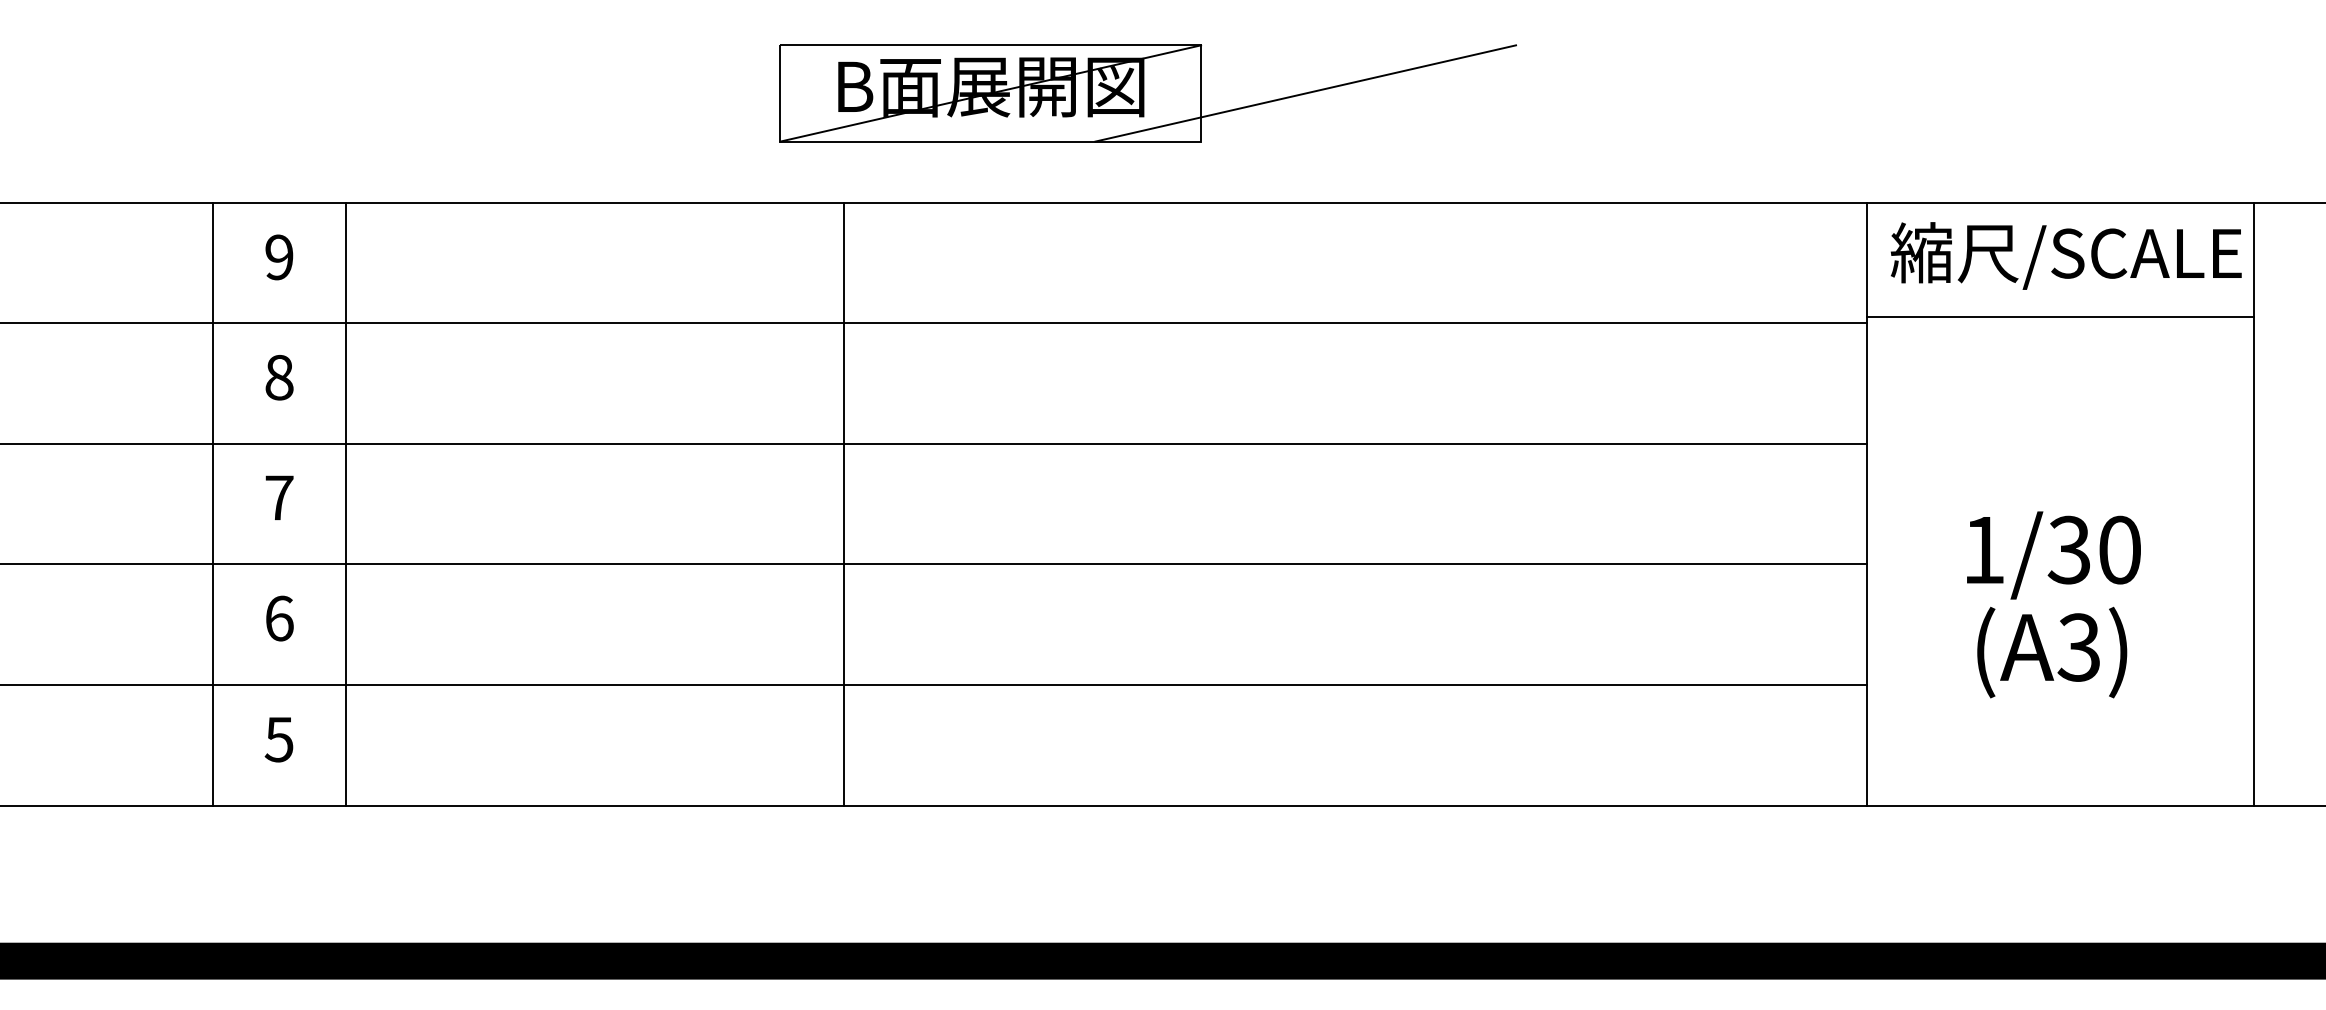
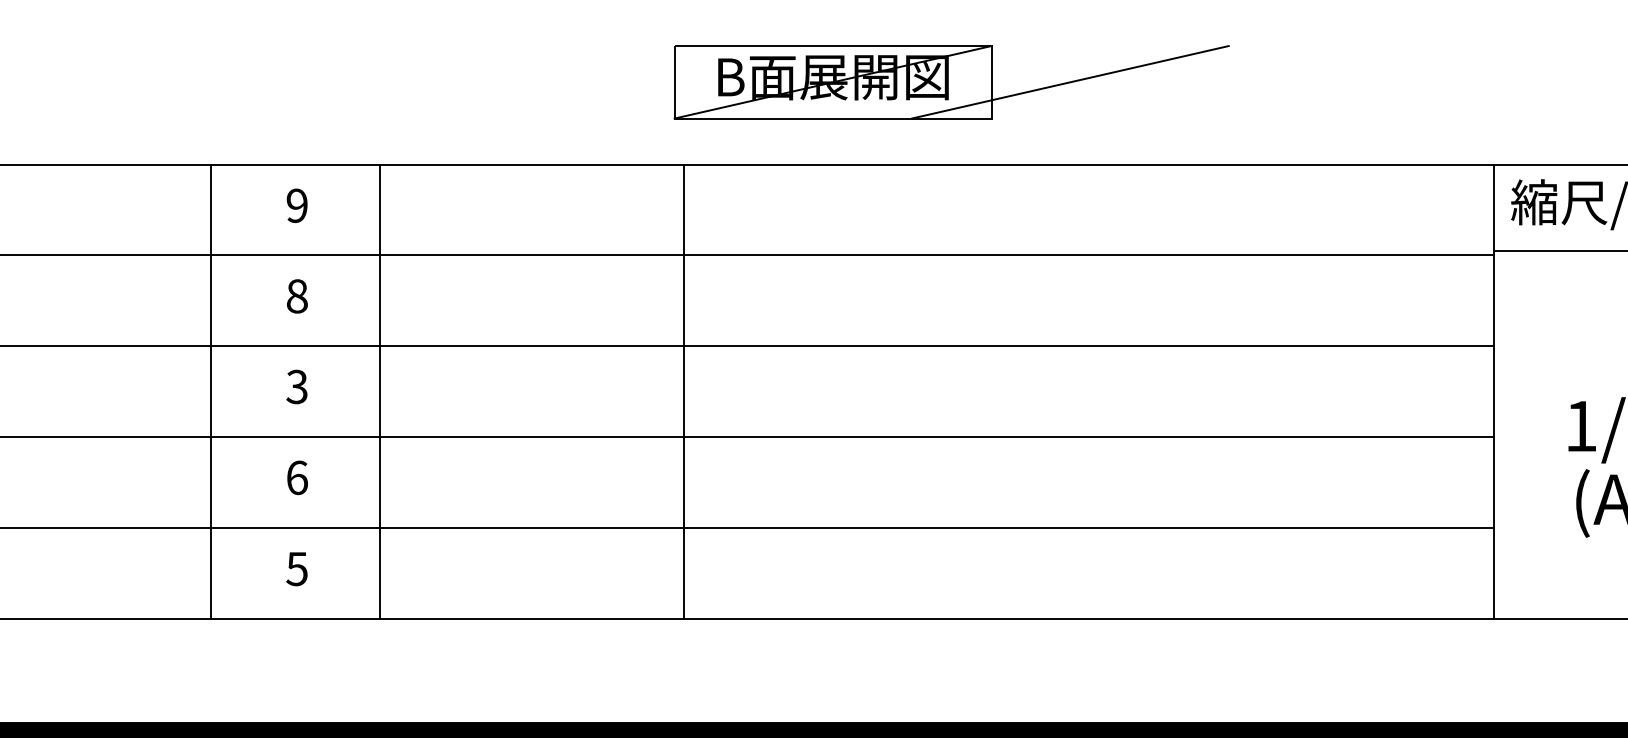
text: (278, 497) -> (296, 386), 7 -> 3
line: (212, 504) -> (210, 391), moved
line: (346, 504) -> (380, 391), moved
line: (844, 504) -> (683, 391), moved

